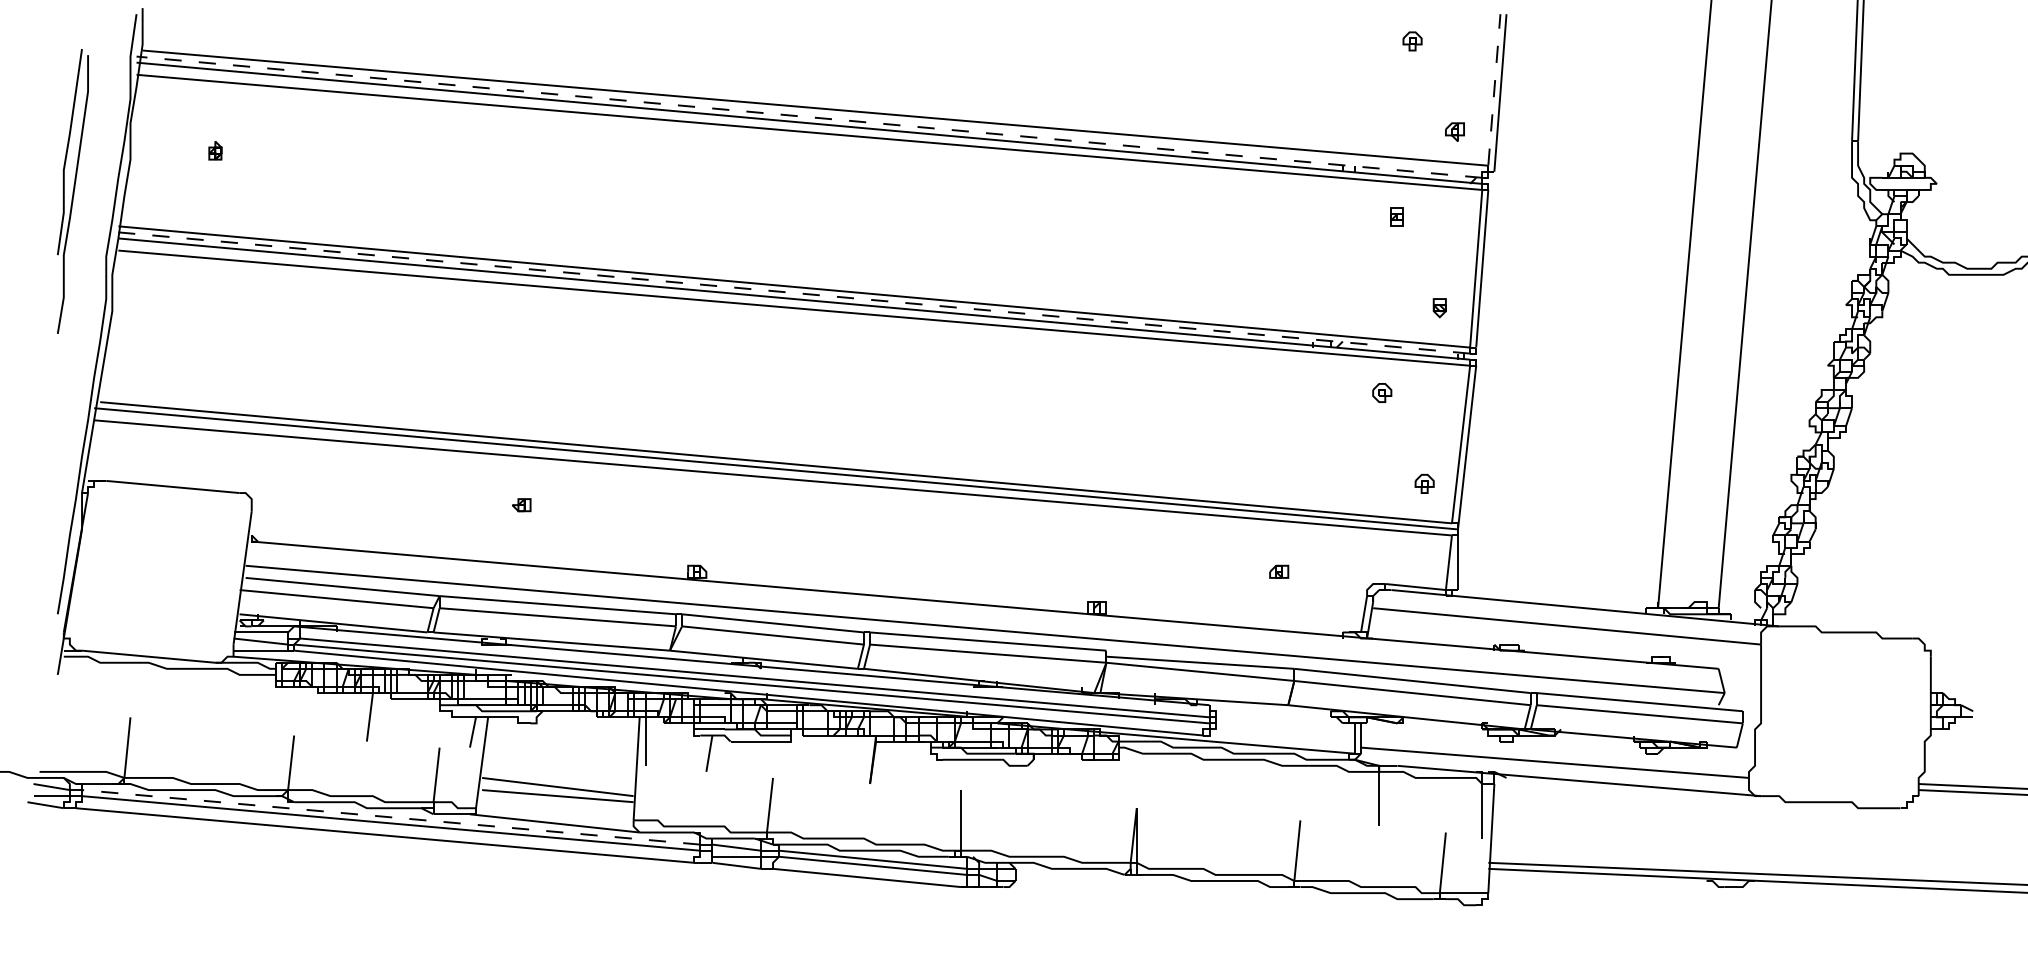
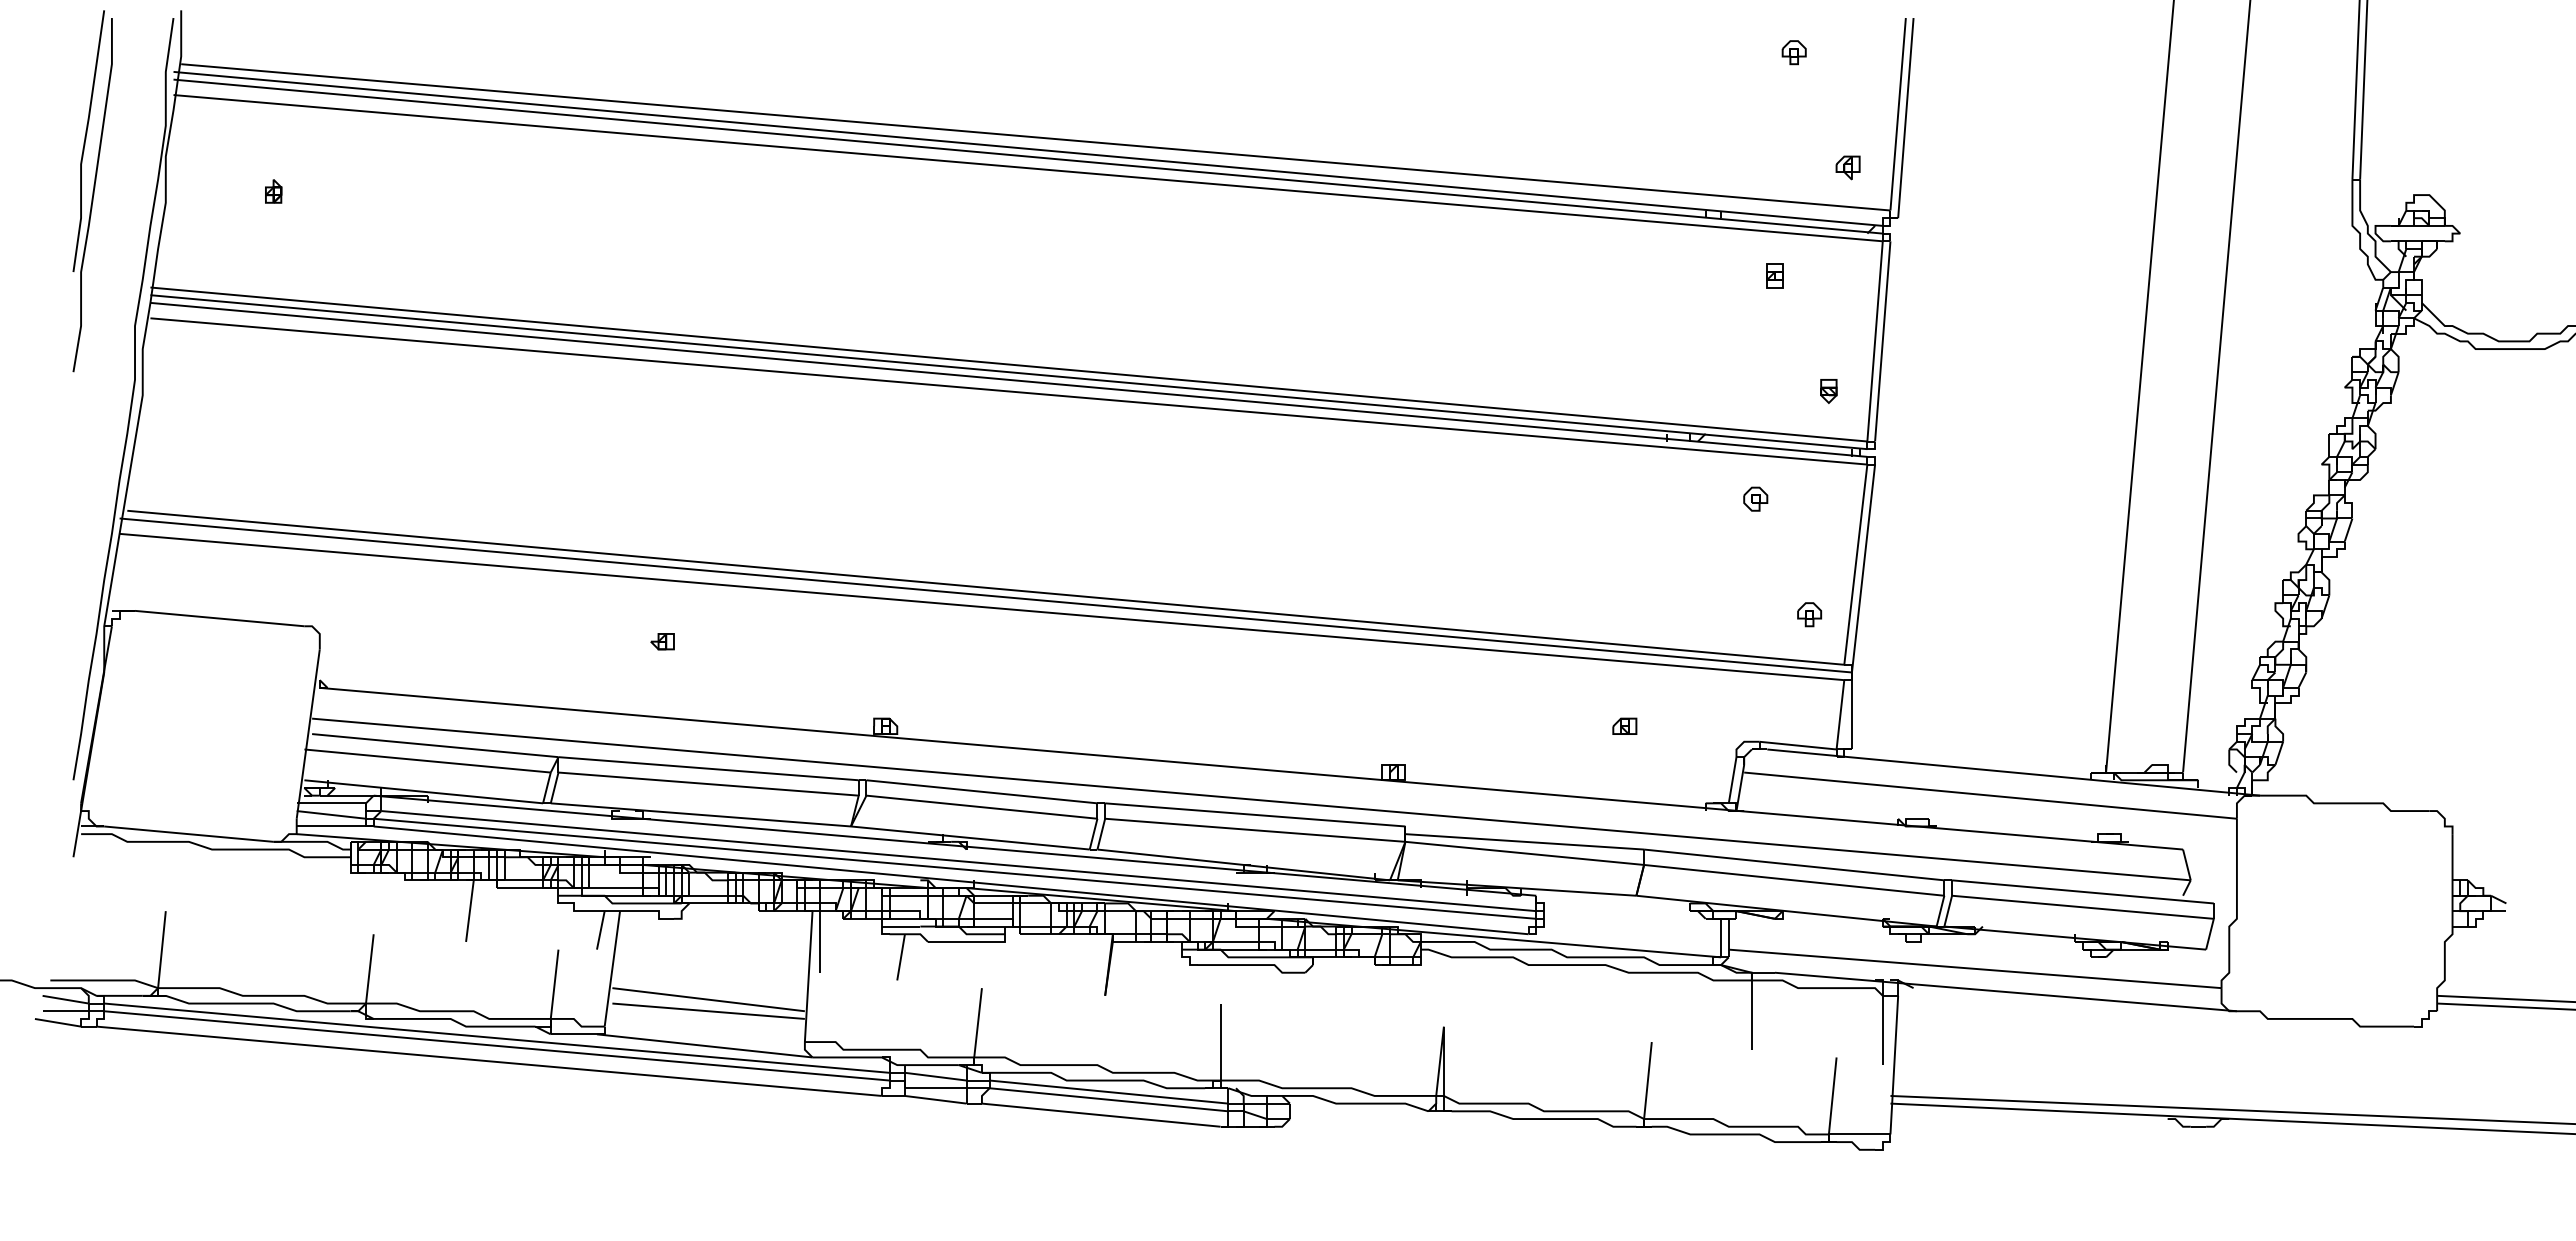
line: (1494, 90) -> (1898, 114), dashed -> solid
line: (808, 116) -> (1027, 148), dashed -> solid
part: (72, 191) -> (92, 191), moved
line: (793, 293) -> (1008, 372), dashed -> solid
line: (390, 817) -> (496, 1038), dashed -> solid

